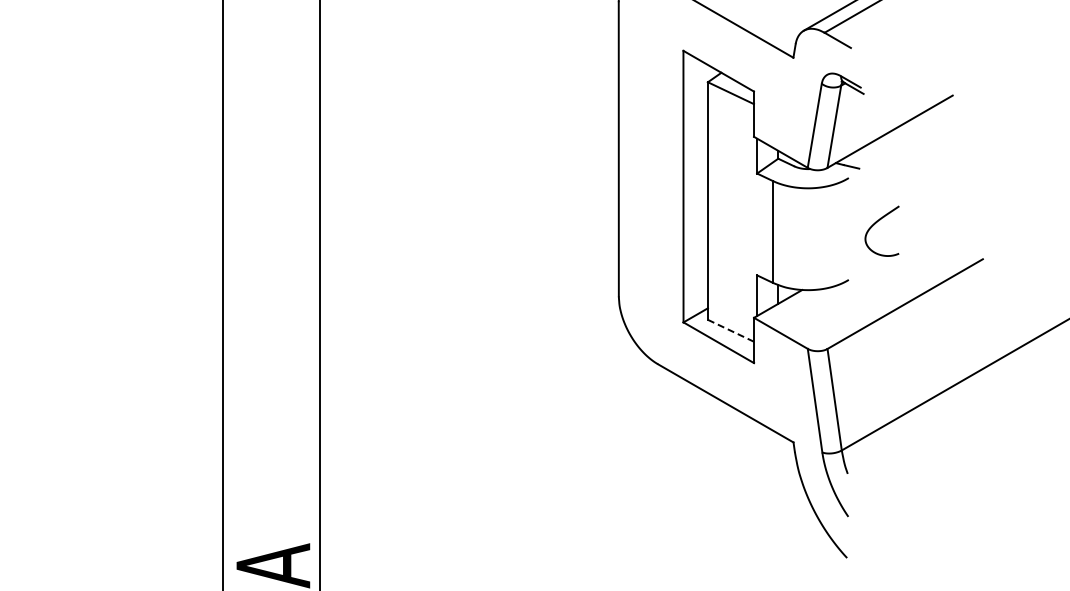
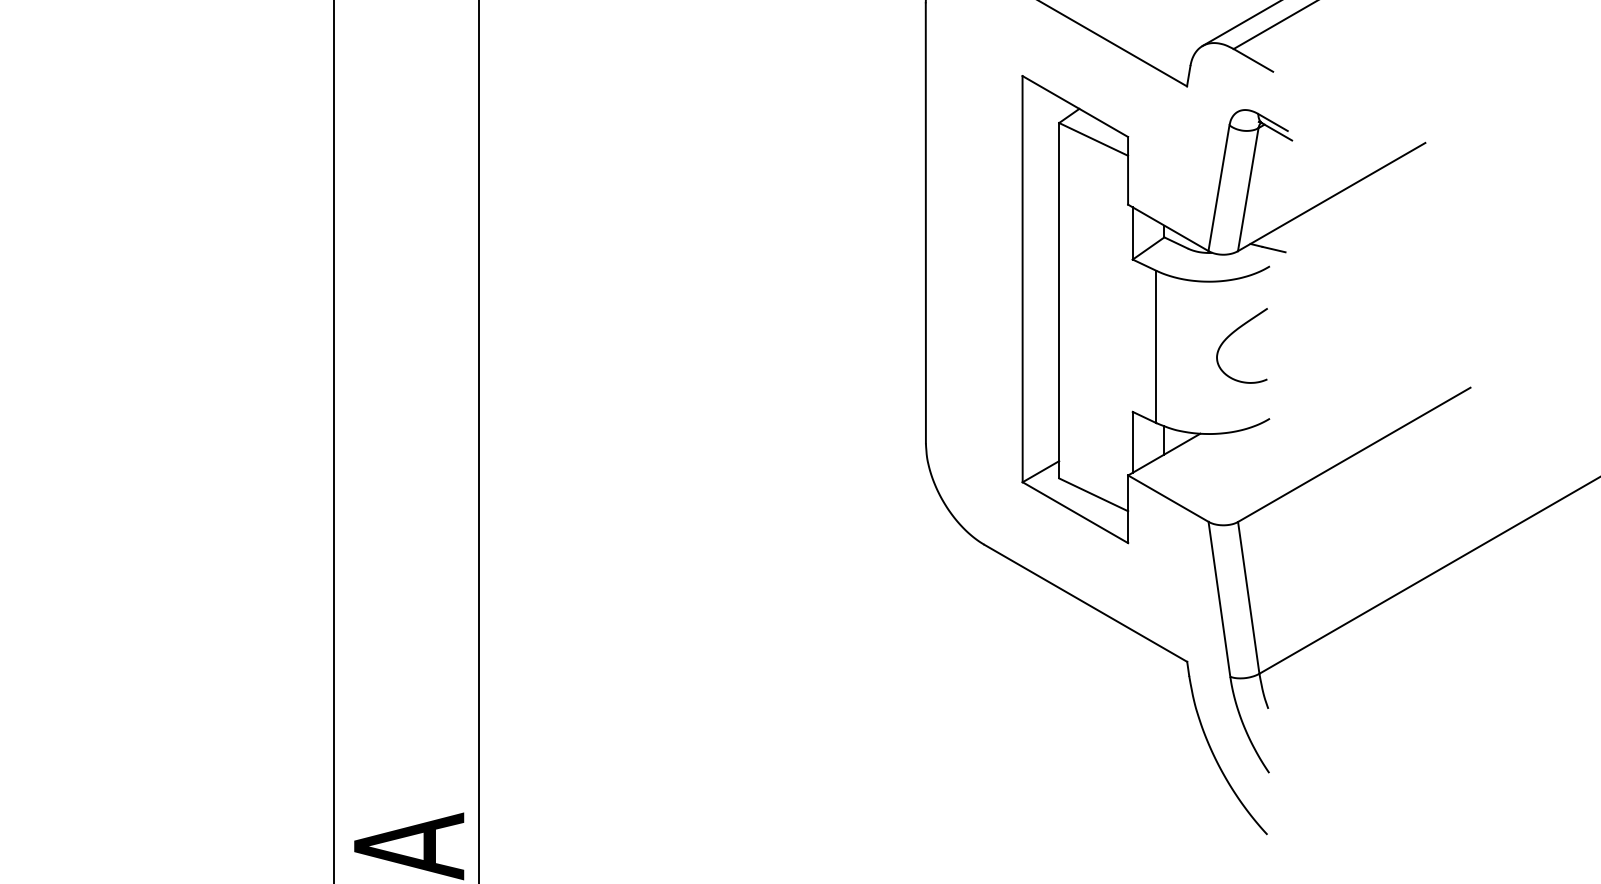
curve: (875, 224) -> (1232, 335), moved
line: (731, 330) -> (1094, 494), dashed -> solid

